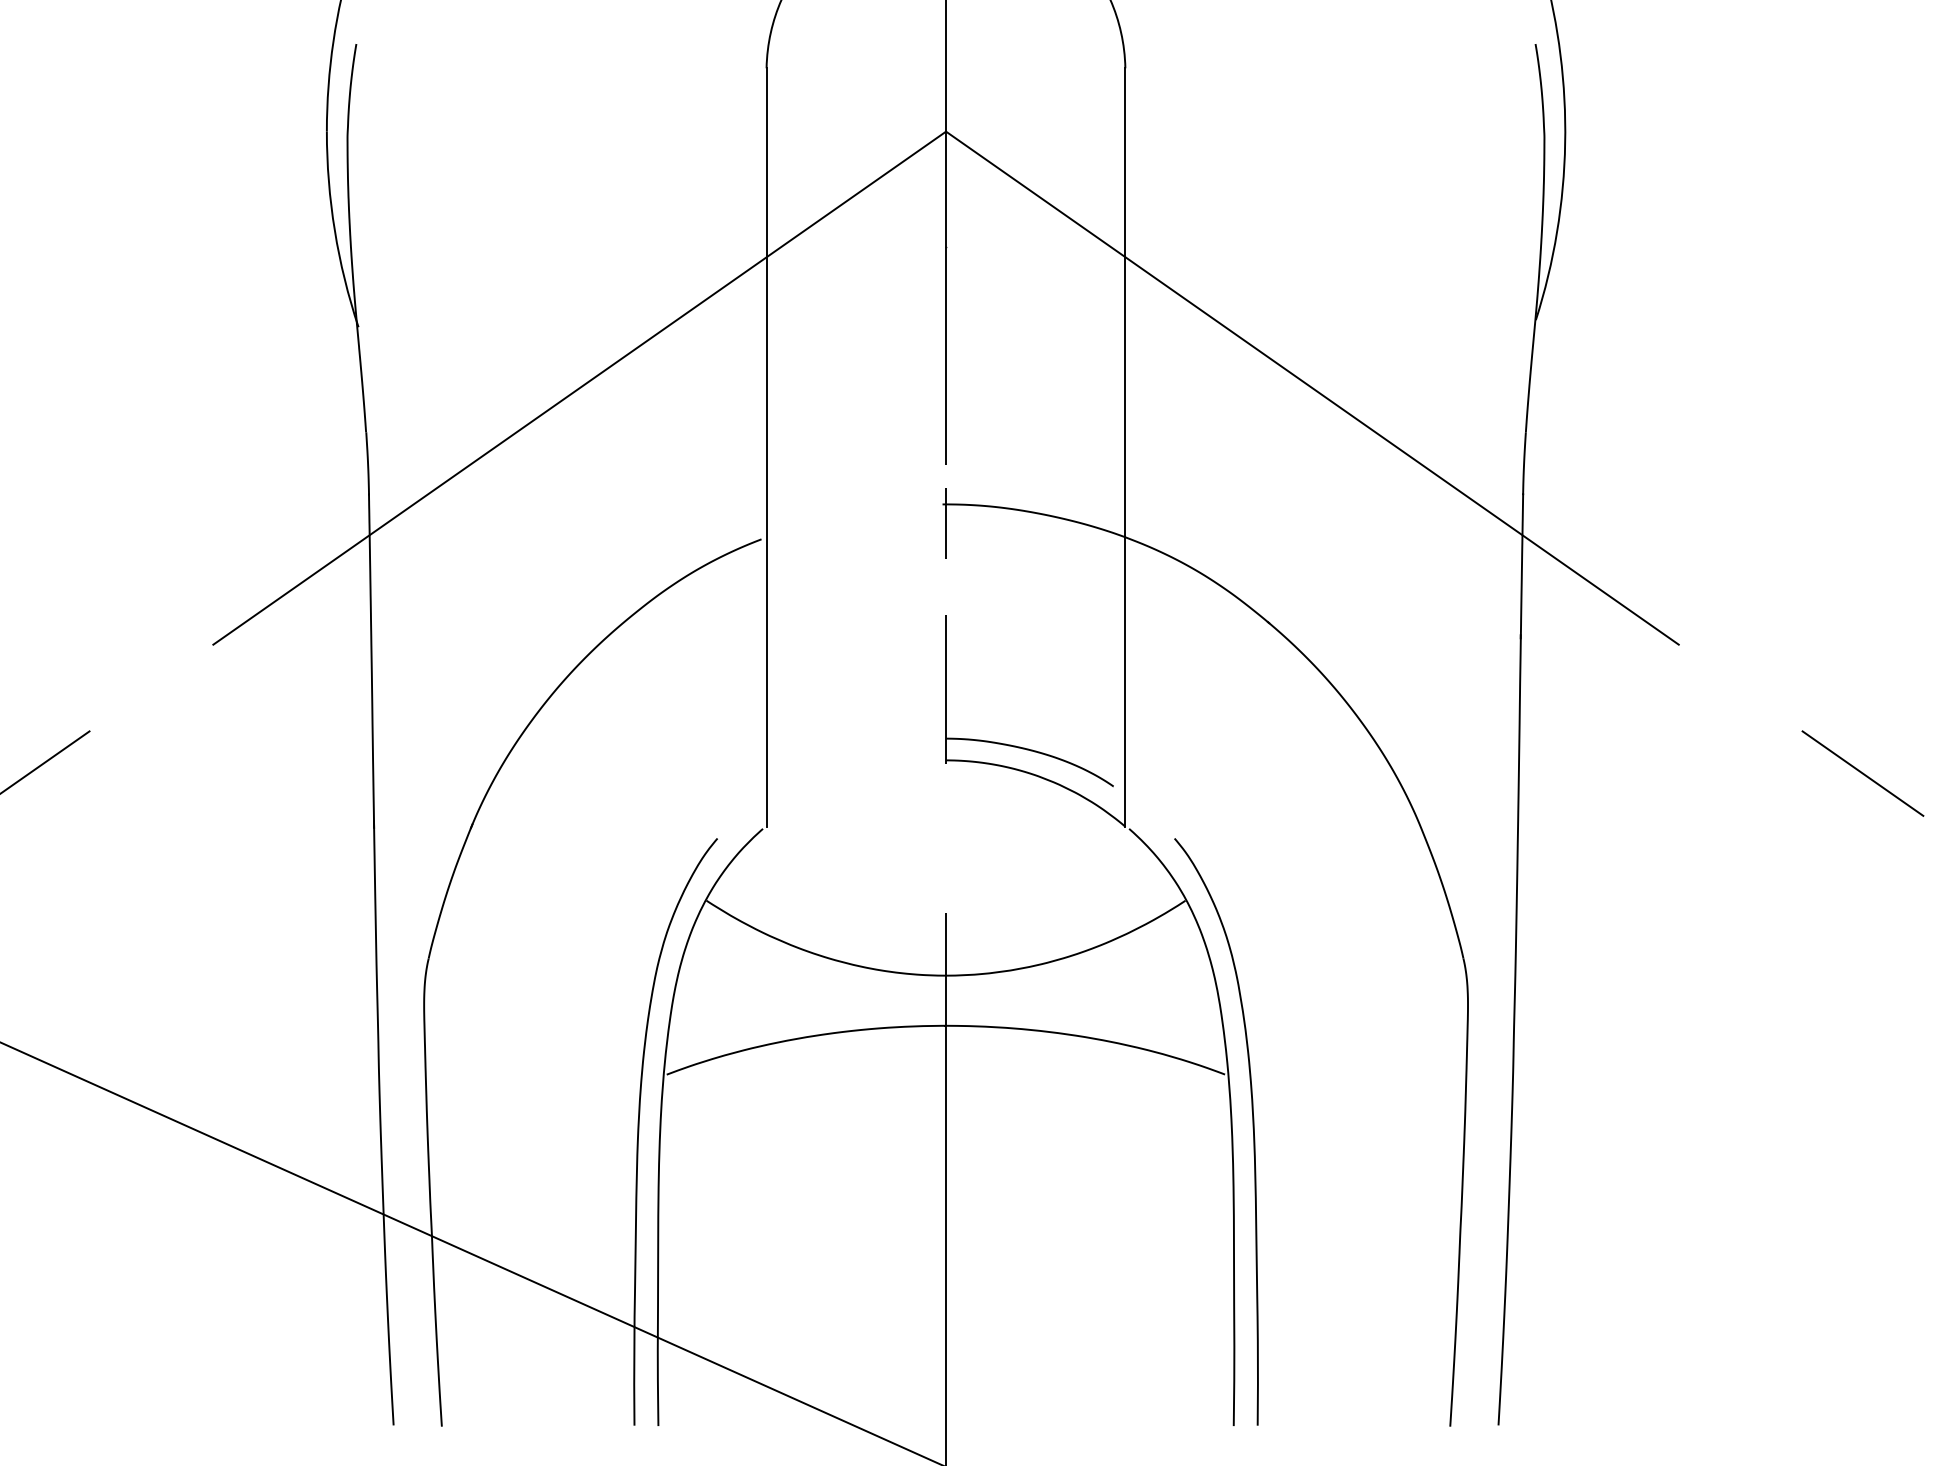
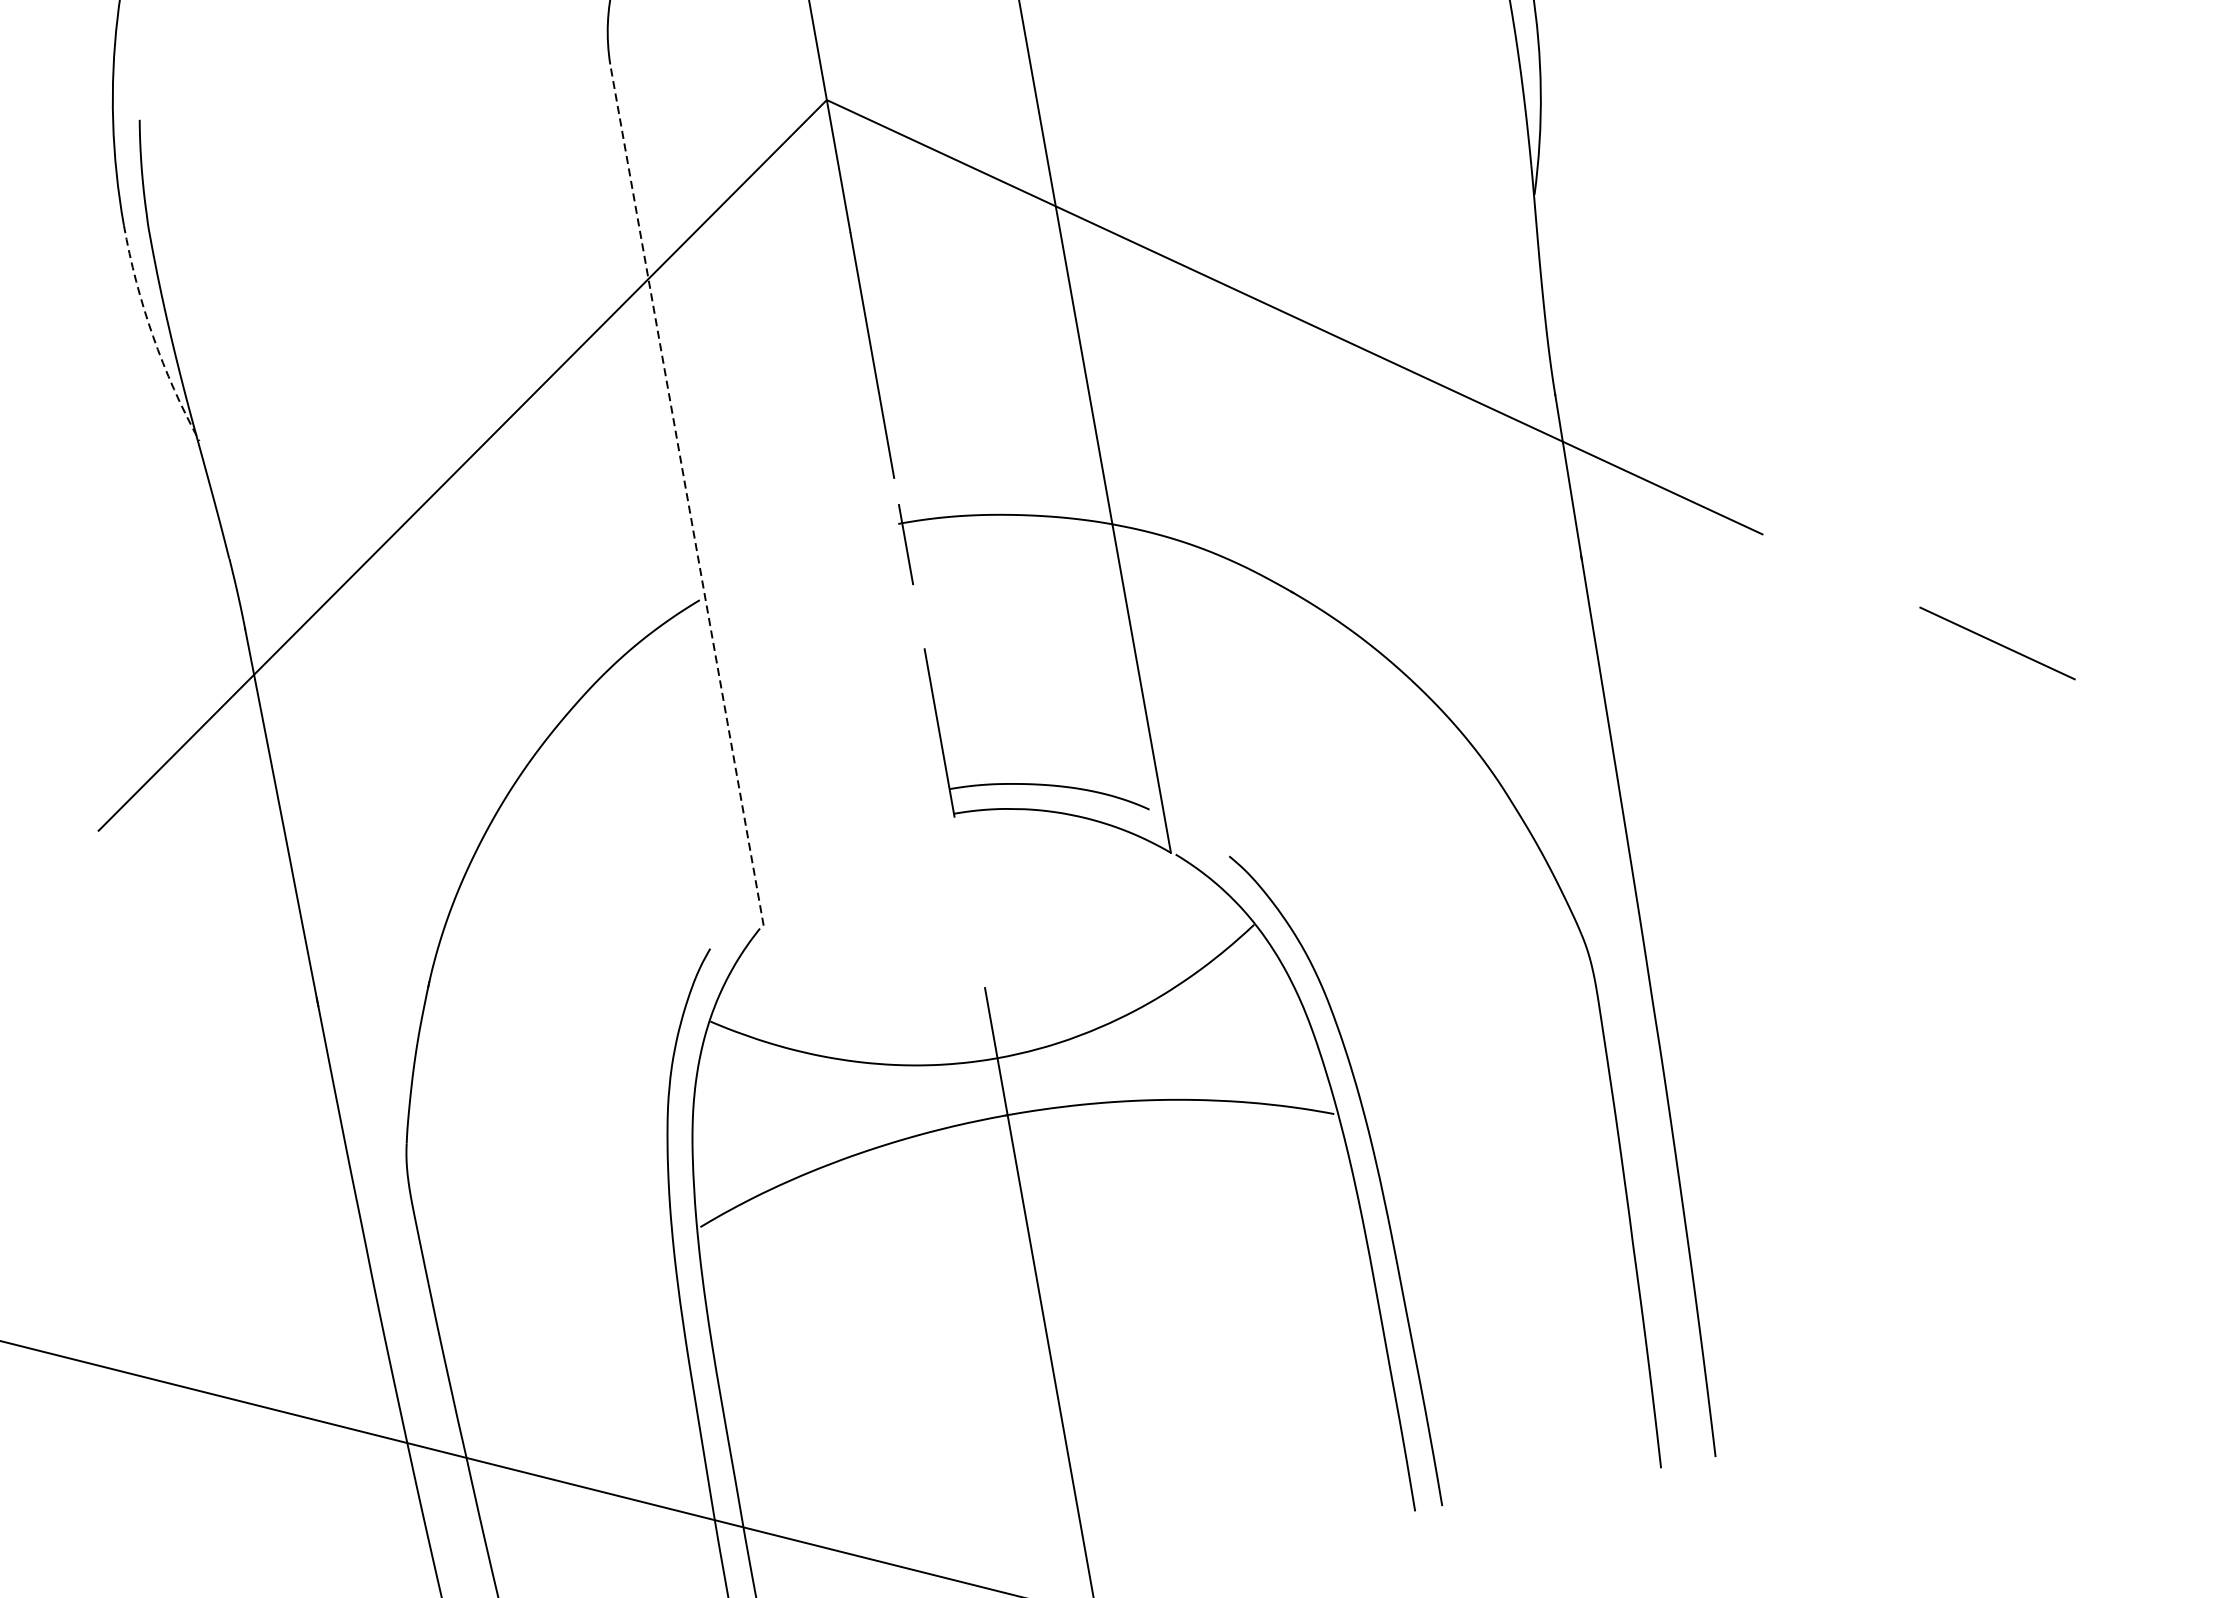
arc: (334, 230) -> (152, 335), solid -> dashed
line: (766, 447) -> (686, 494), solid -> dashed

